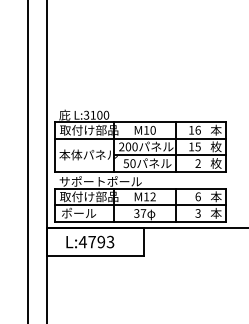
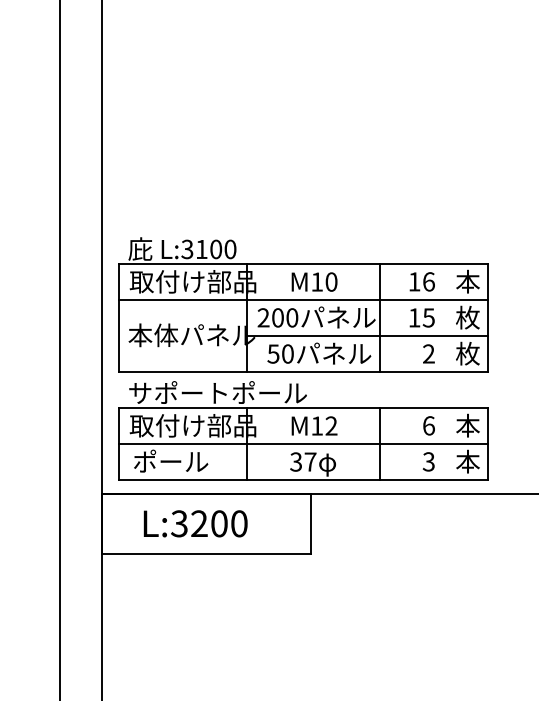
text: (96, 241) -> (208, 522), L:4793 -> L:3200

